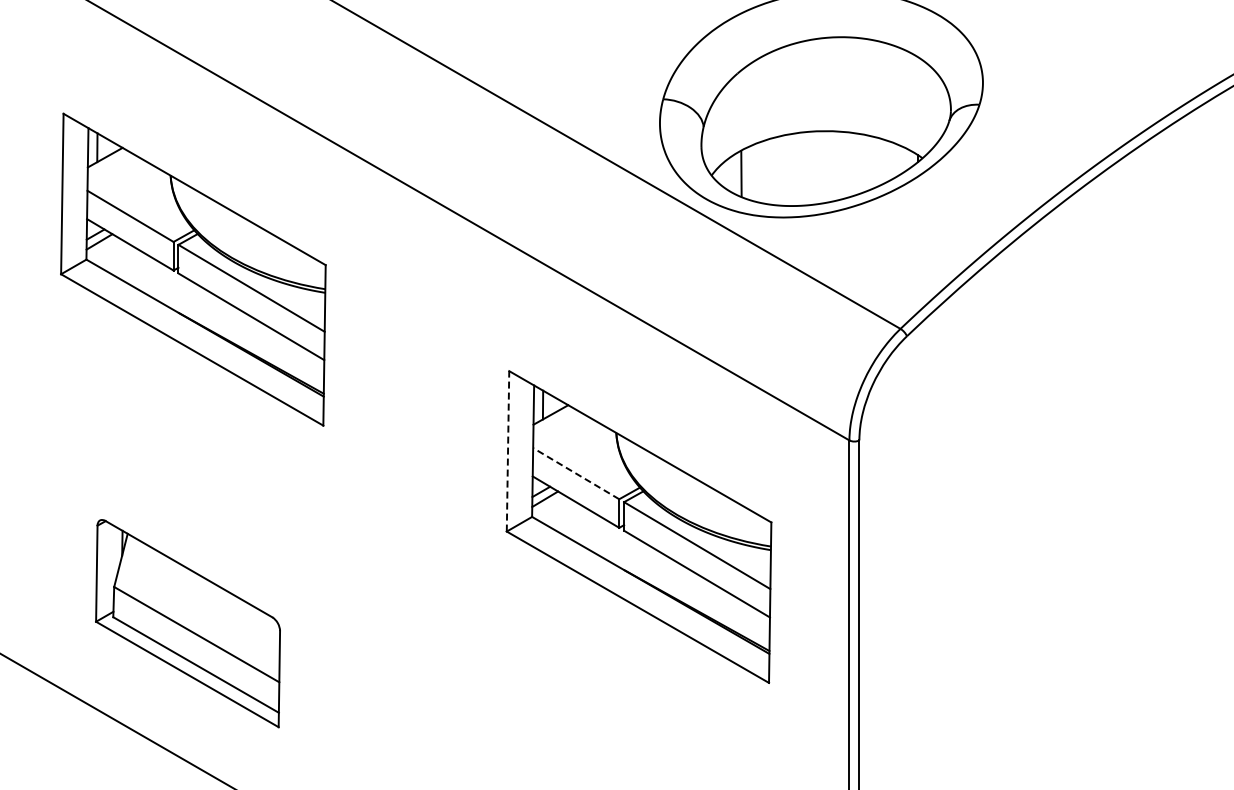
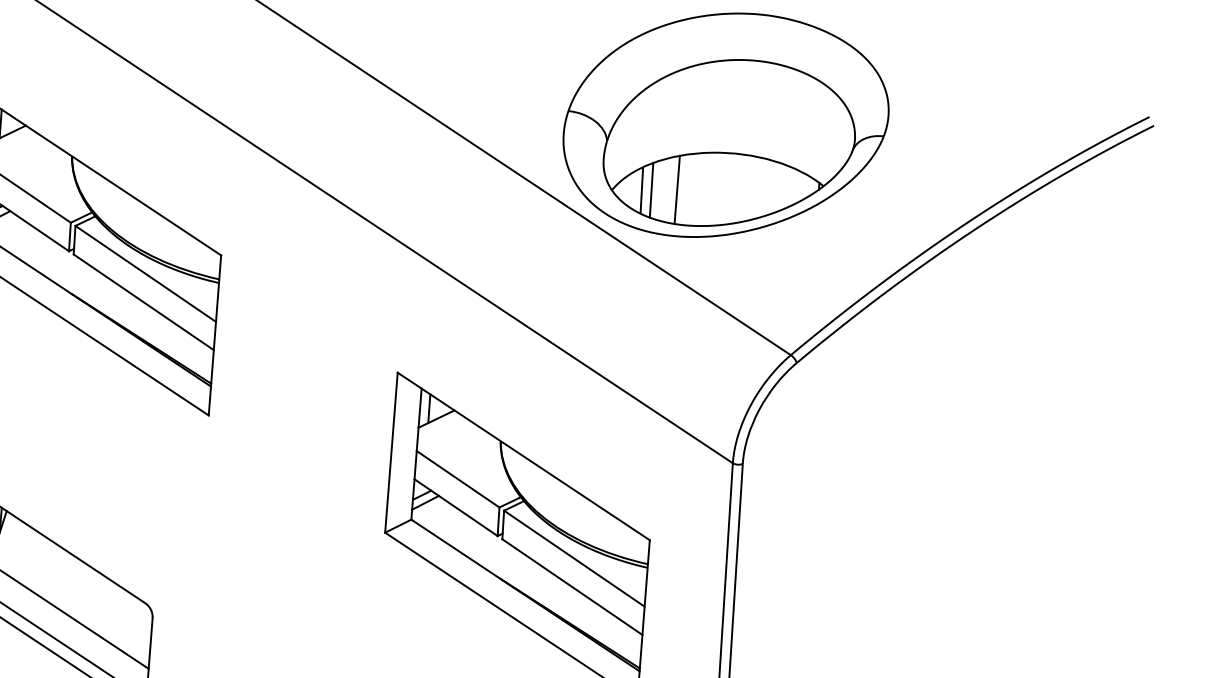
line: (776, 170) -> (677, 189), added
line: (751, 172) -> (651, 189), added
line: (508, 450) -> (391, 451), dashed -> solid
line: (575, 473) -> (457, 479), dashed -> solid

